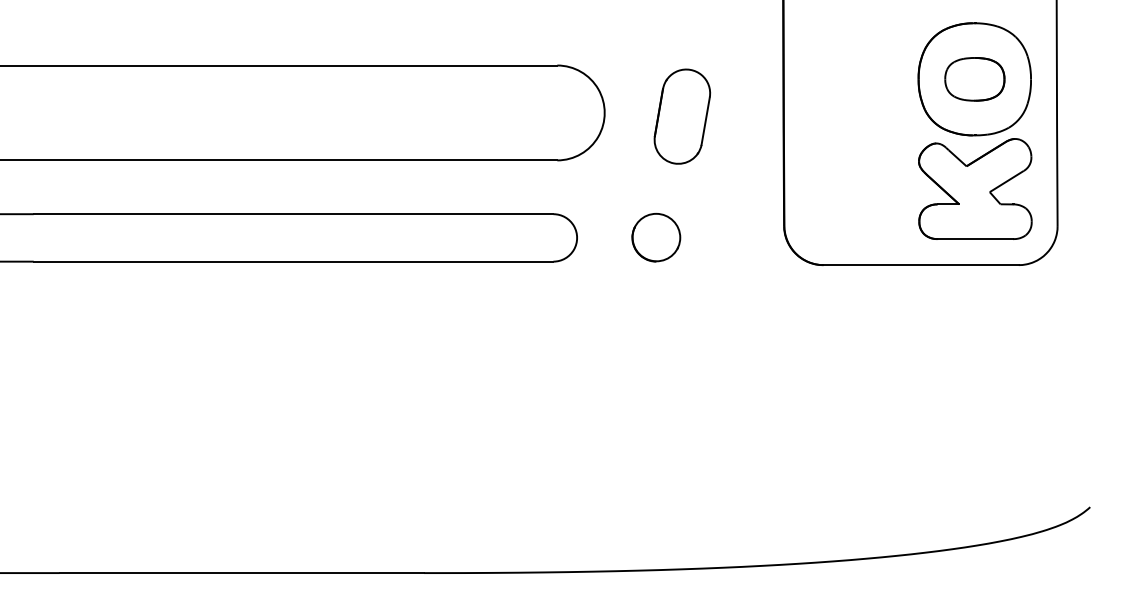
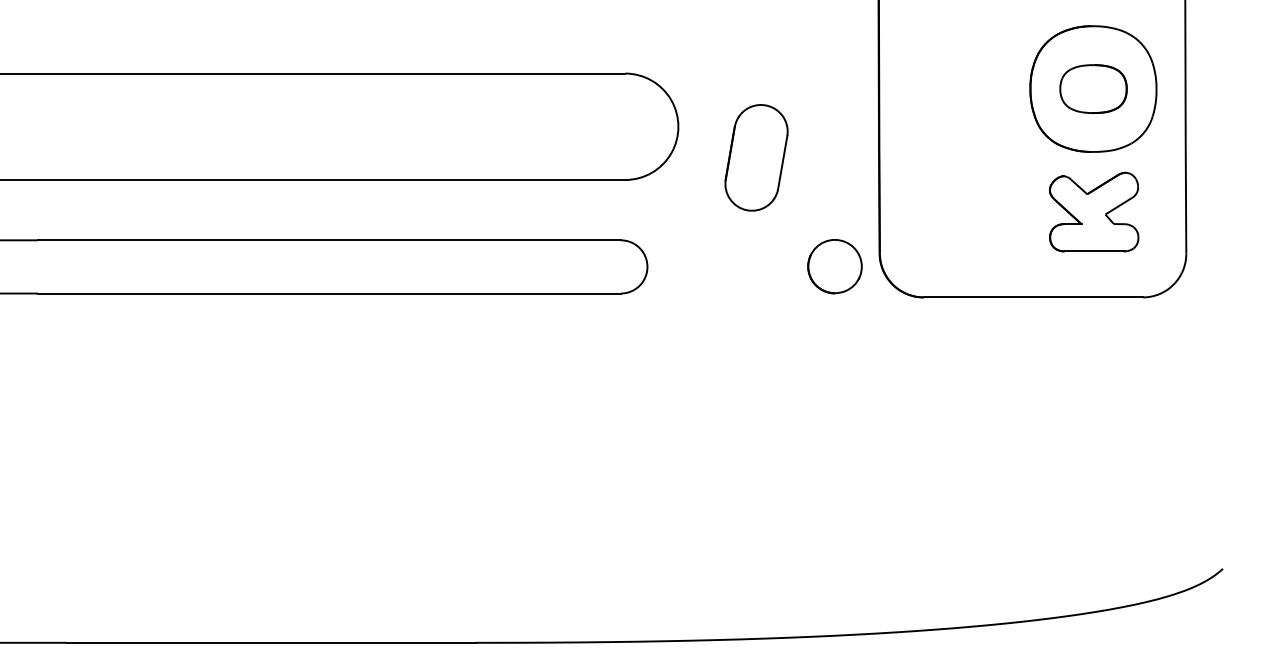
part: (682, 116) -> (756, 157), moved
part: (975, 188) -> (1094, 211), size x0.7
part: (656, 237) -> (835, 266), moved

